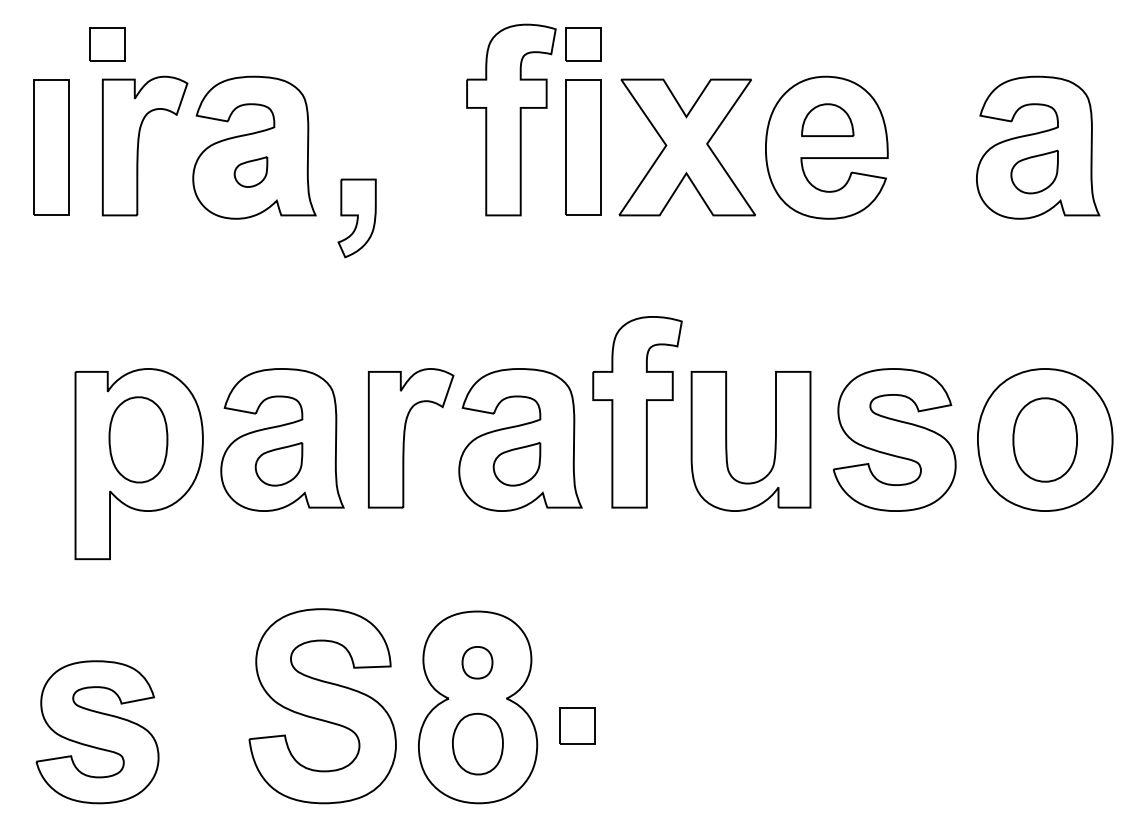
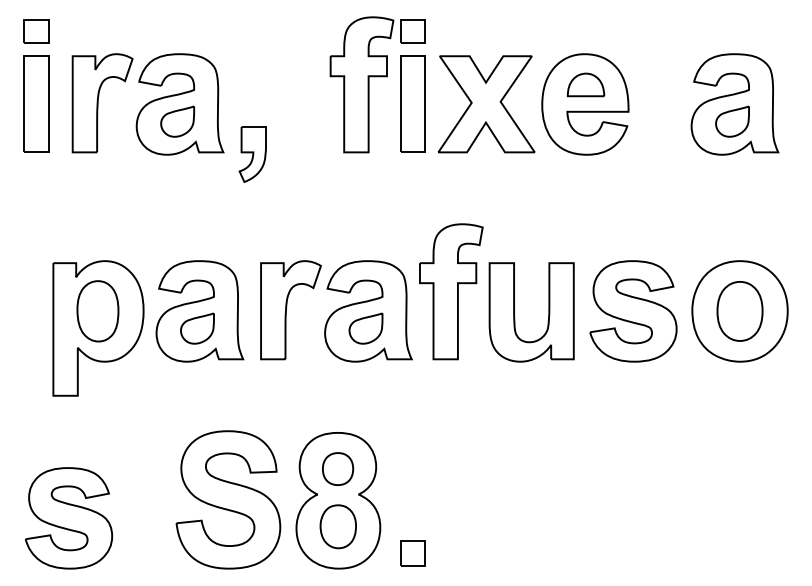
part: (107, 44) -> (36, 31), moved
part: (250, 171) -> (177, 121), size x1.43
part: (477, 662) -> (338, 468), size x1.43
part: (577, 725) -> (413, 553), moved

